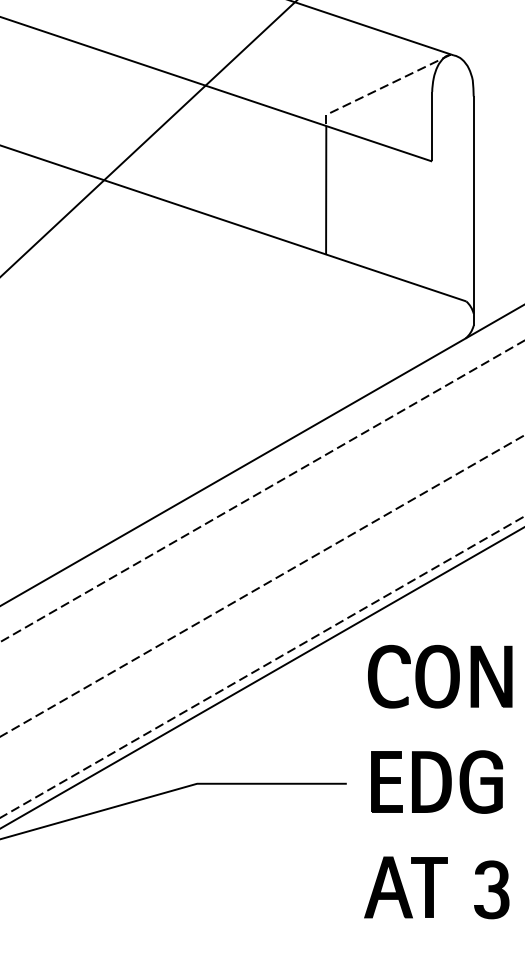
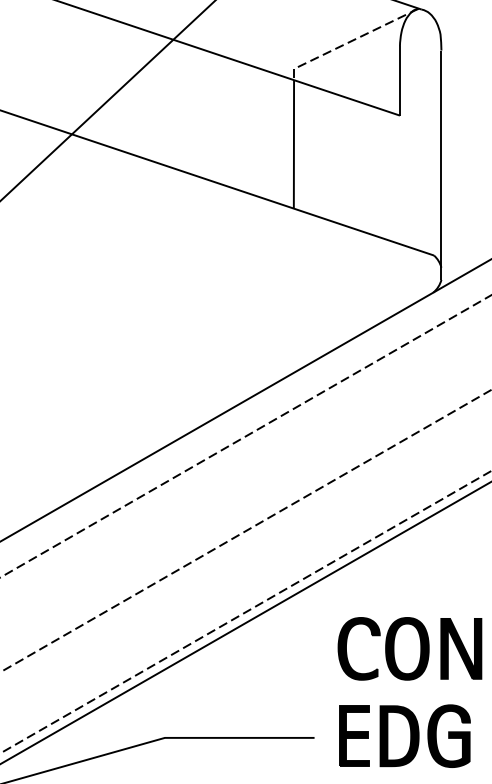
part: (440, 676) -> (410, 648), moved

